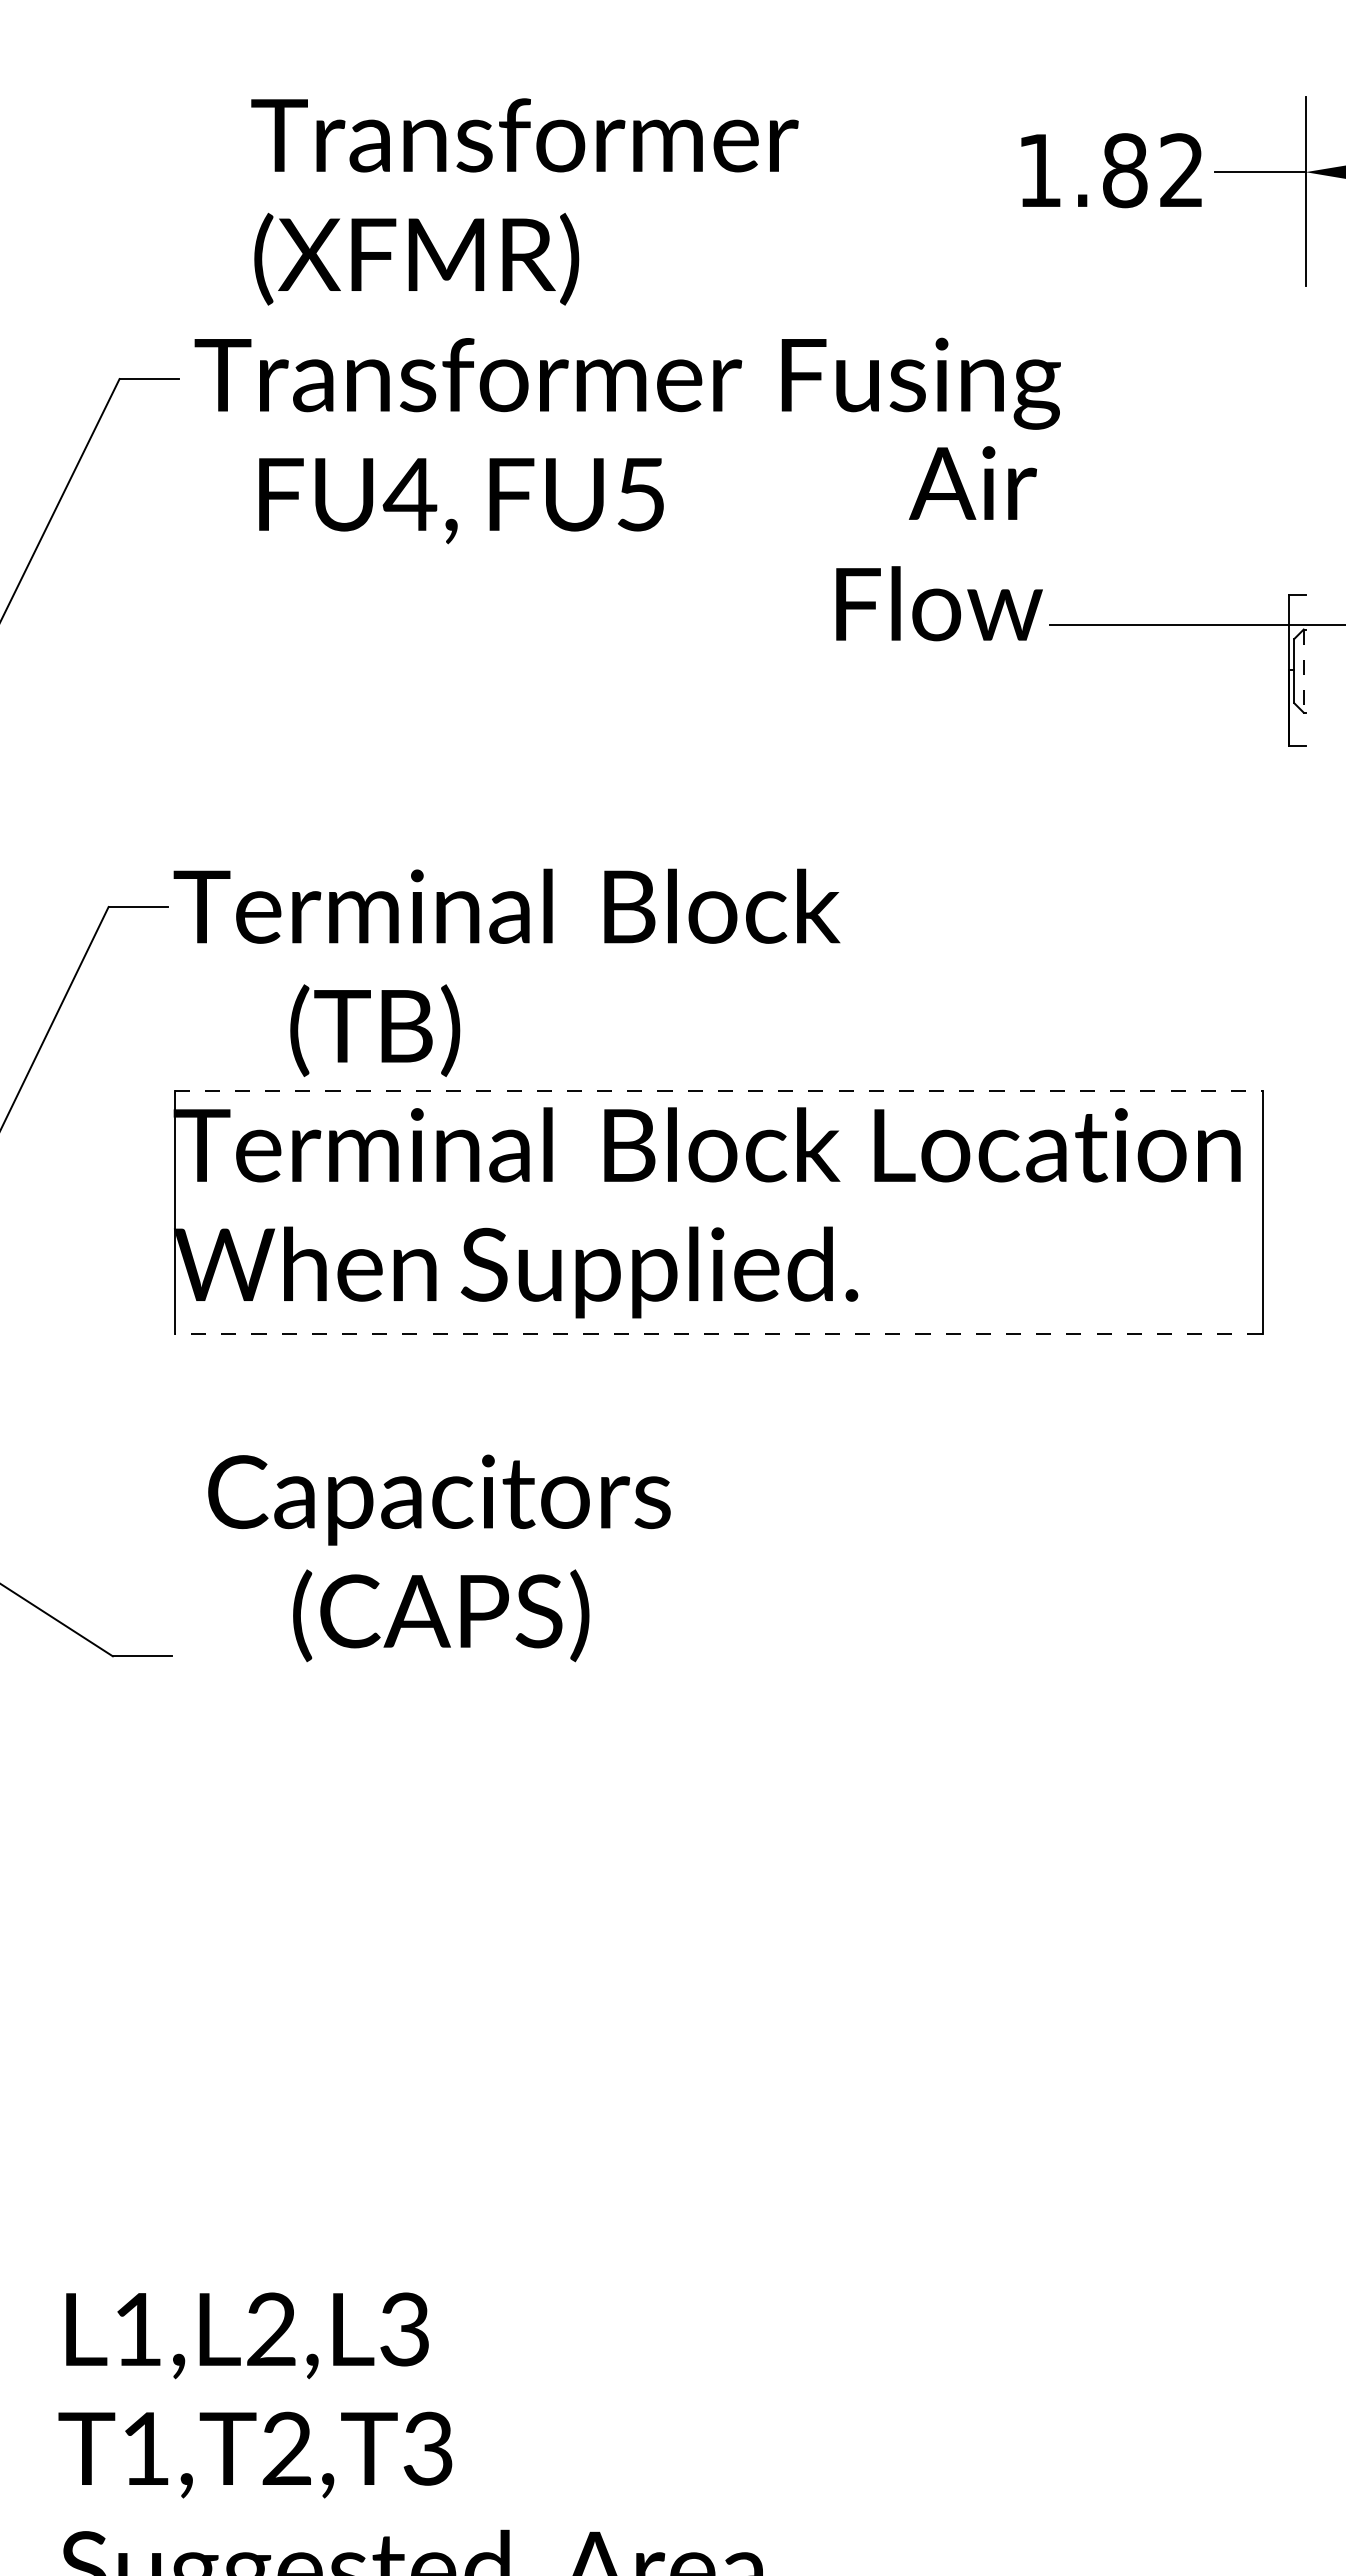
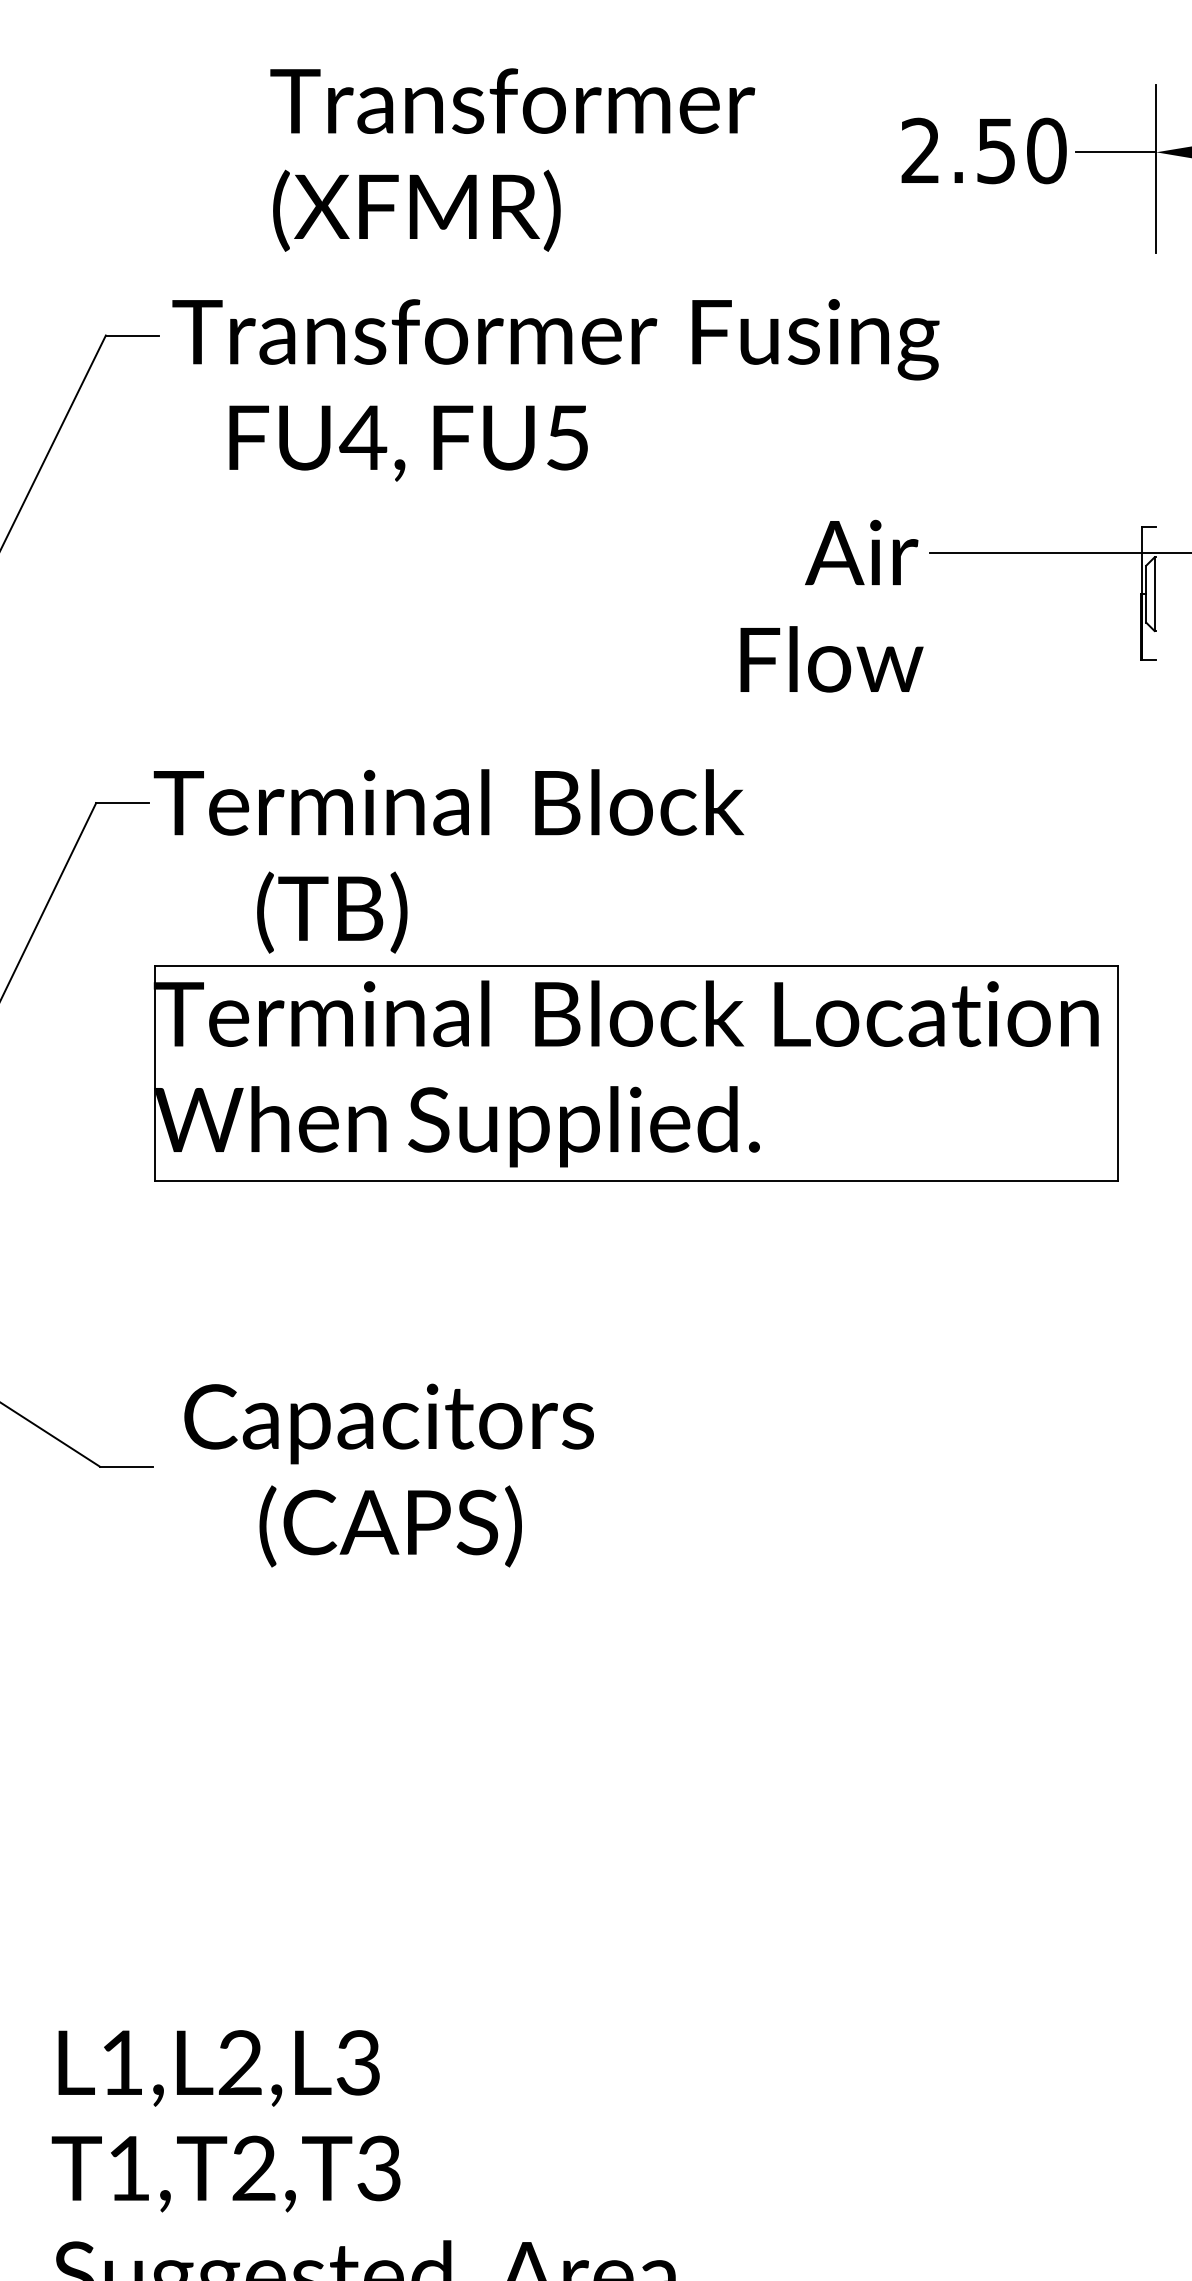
text: (1111, 170) -> (984, 150), 1.82 -> 2.50
text: (524, 201) -> (512, 159), moved
text: (939, 543) -> (832, 606), moved
line: (1303, 671) -> (1154, 594), dashed -> solid
line: (719, 1090) -> (637, 965), dashed -> solid
line: (718, 1334) -> (636, 1181), dashed -> solid
text: (439, 1558) -> (389, 1475), moved

